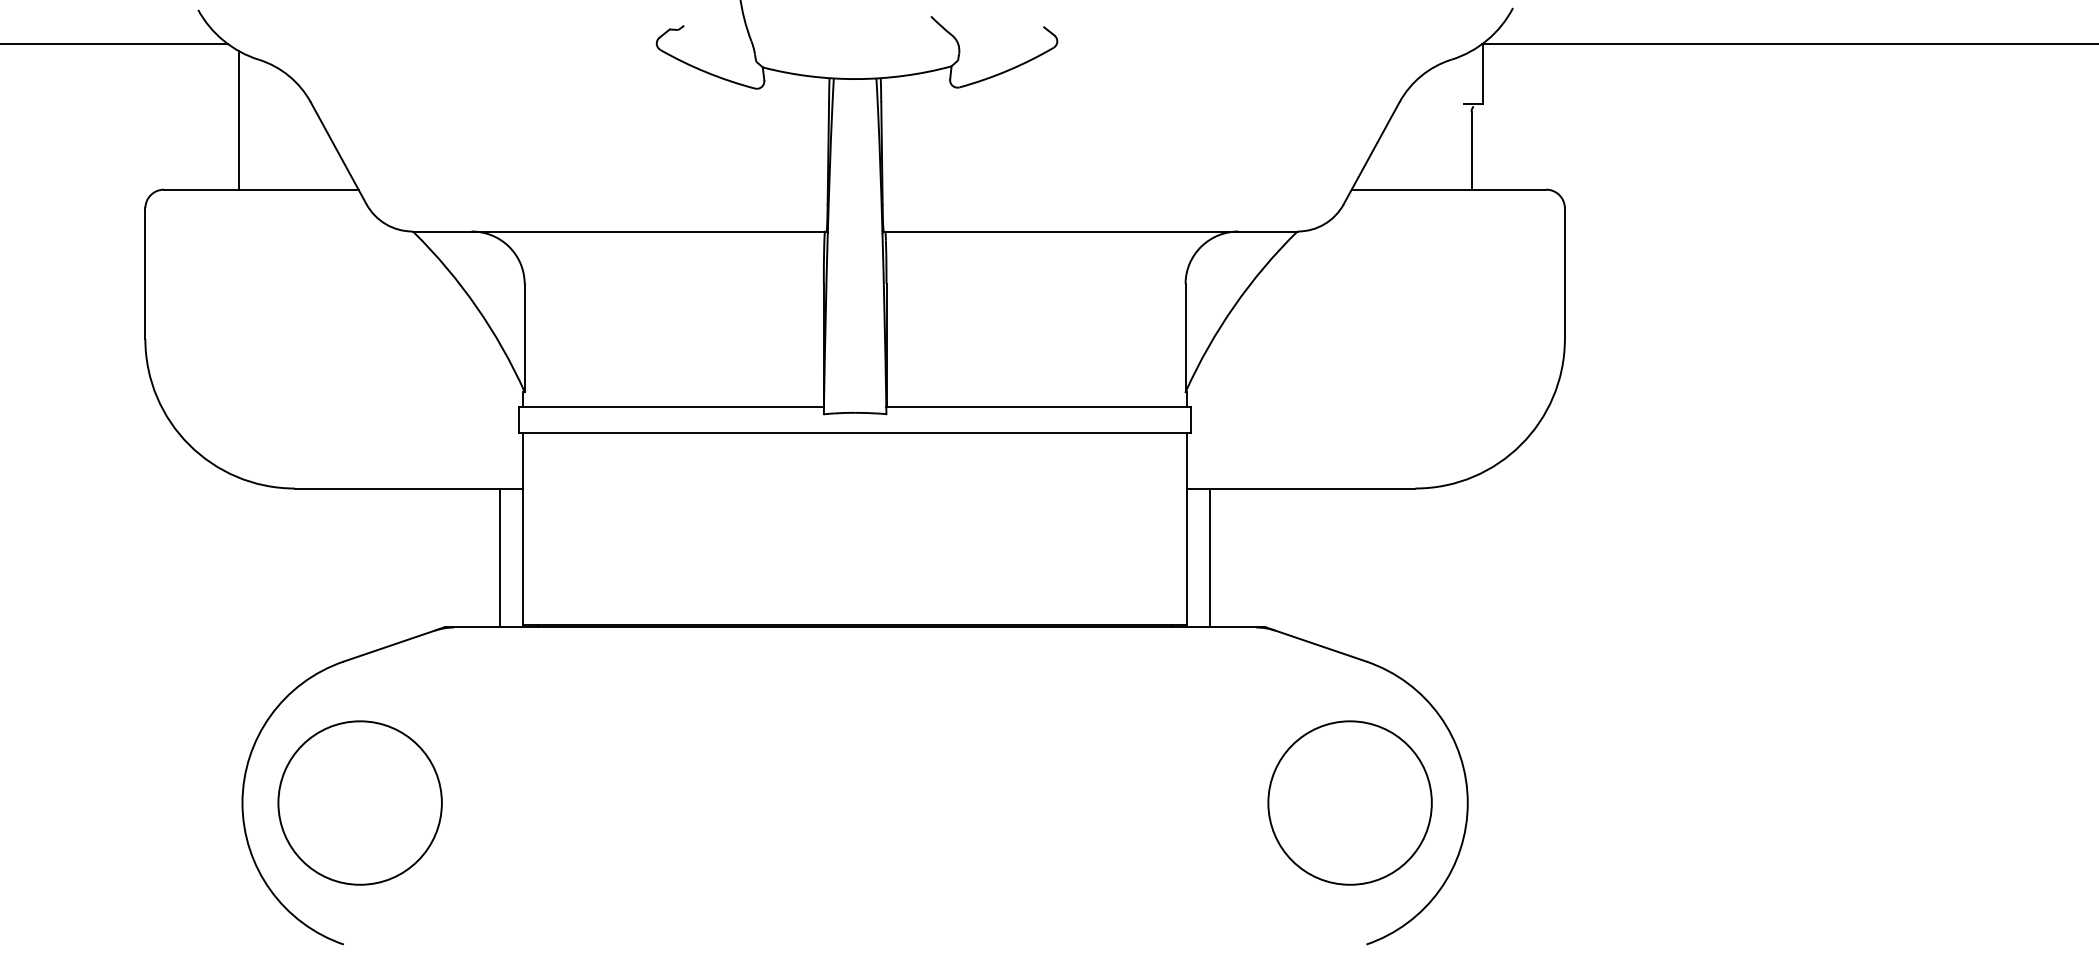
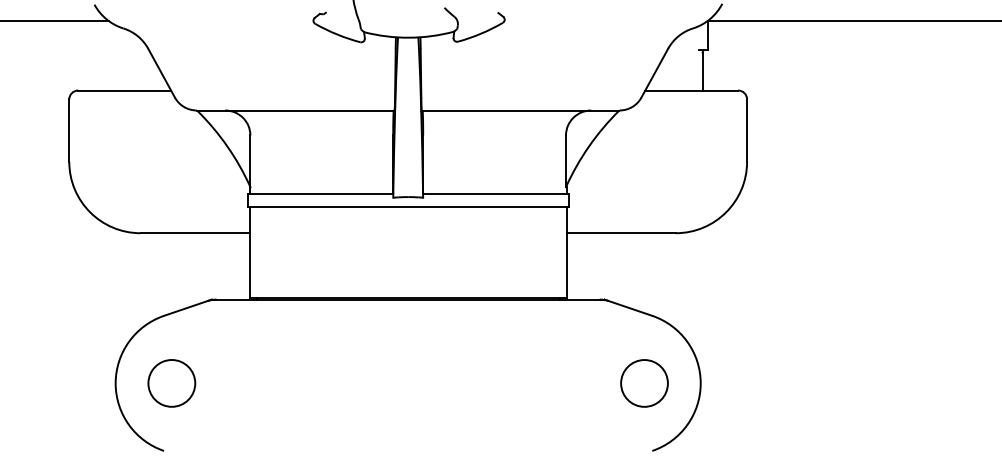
line: (237, 120) -> (113, 57), removed
line: (499, 558) -> (238, 266), removed
line: (1209, 558) -> (577, 266), removed
circle: (359, 803) -> (171, 383), size x0.6
circle: (1350, 803) -> (644, 383), size x0.6

